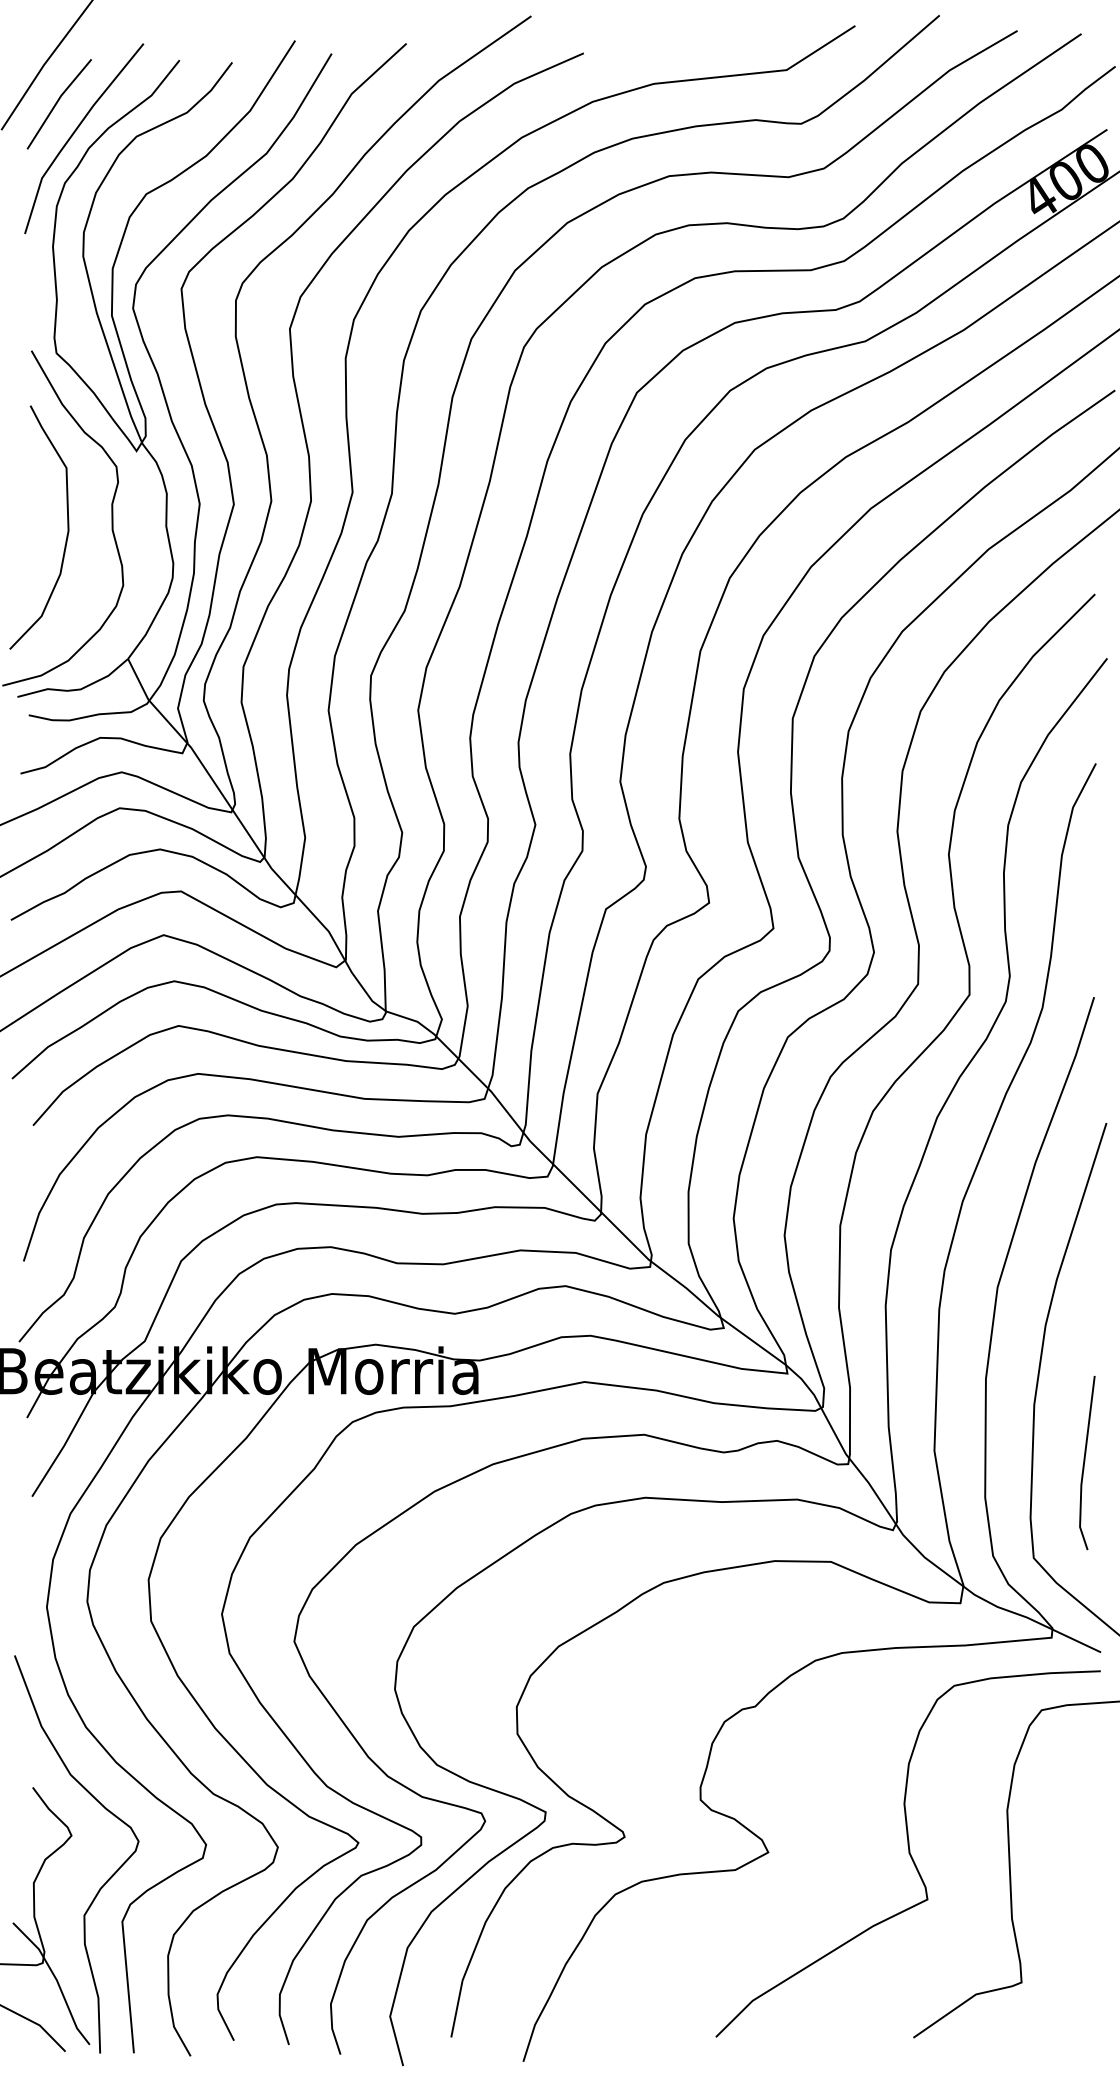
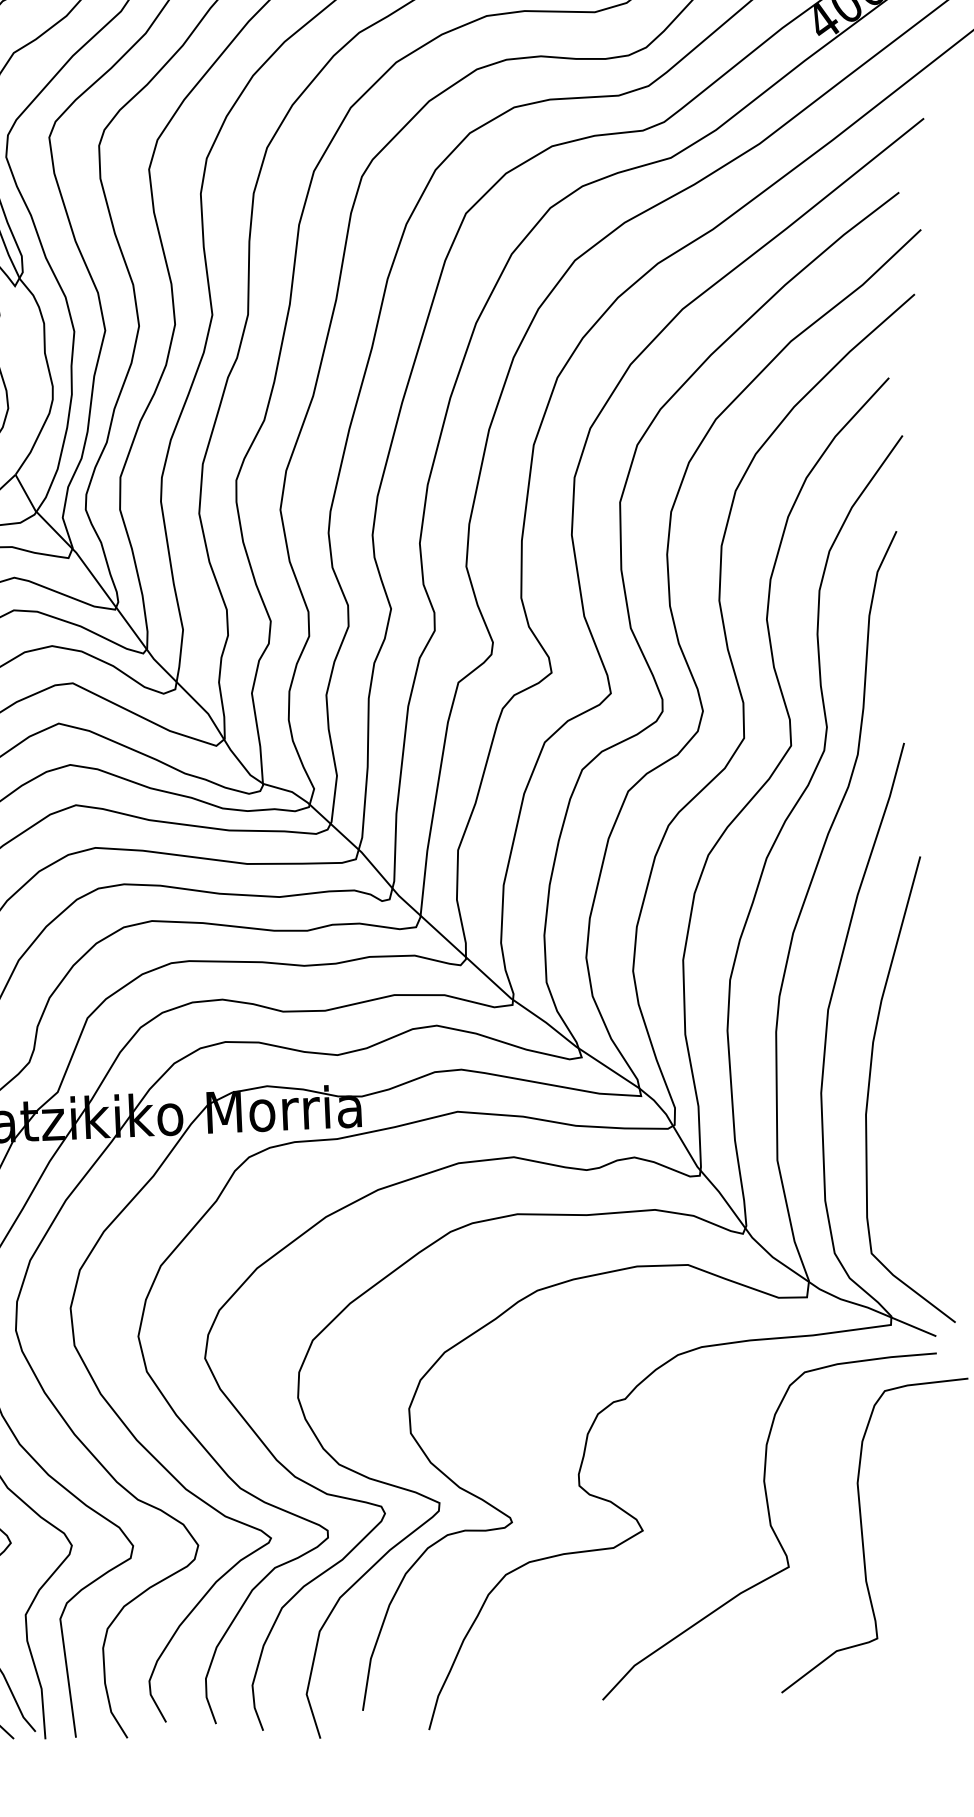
line: (1085, 1461) -> (914, 1163), removed

